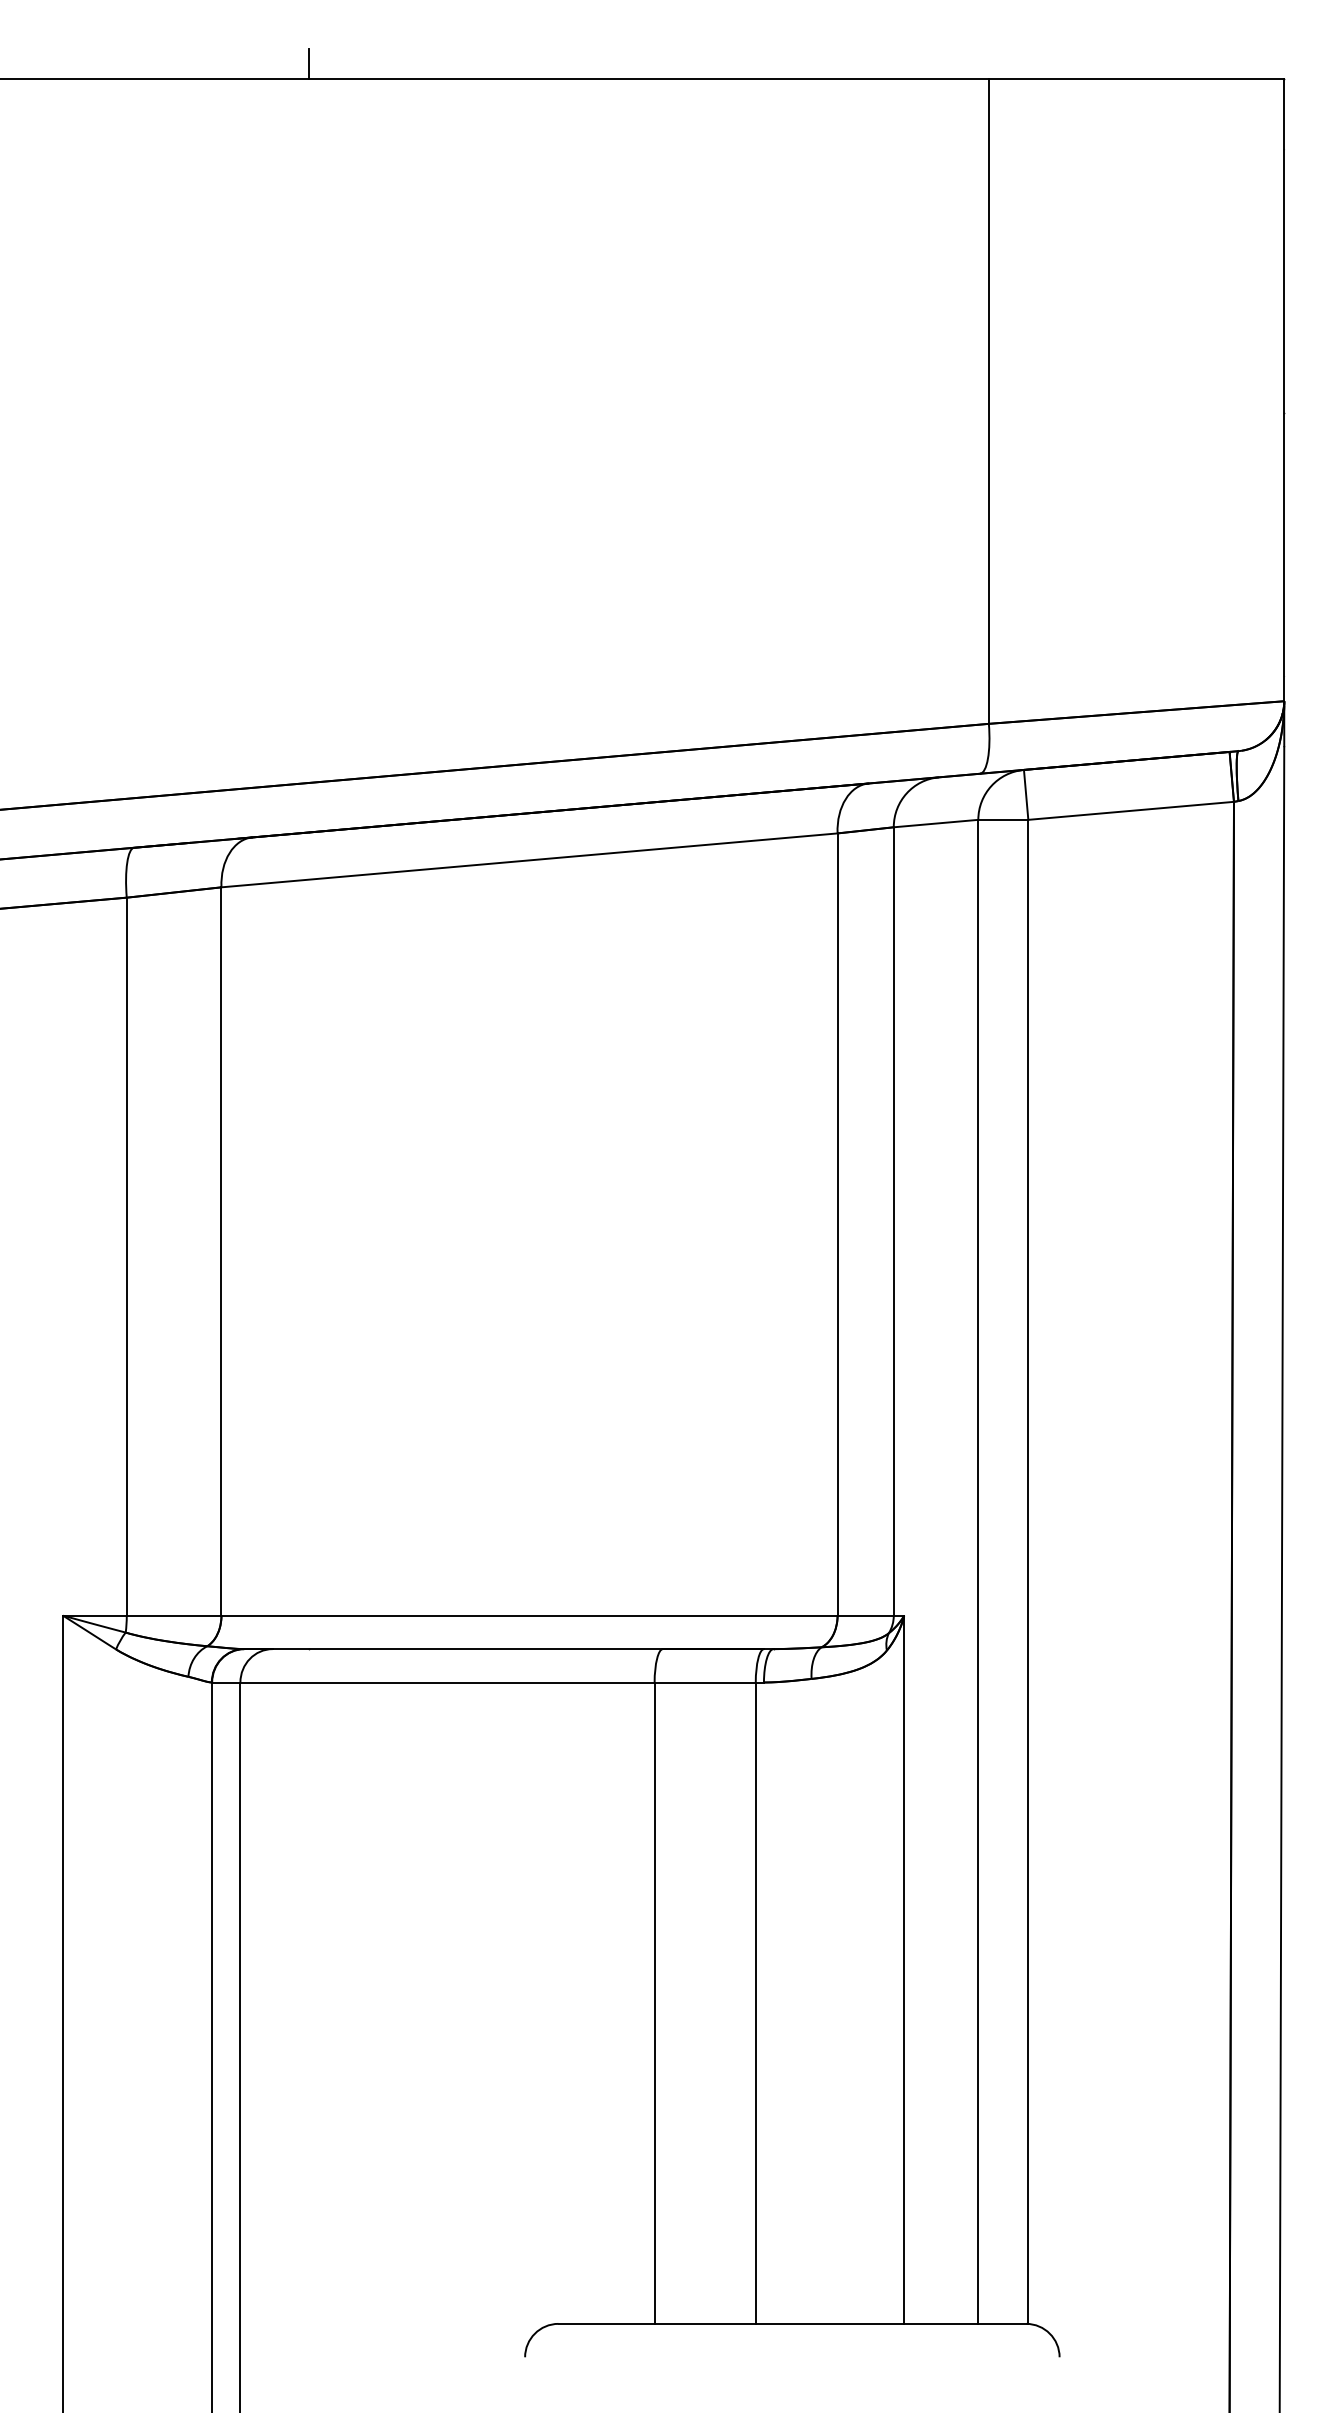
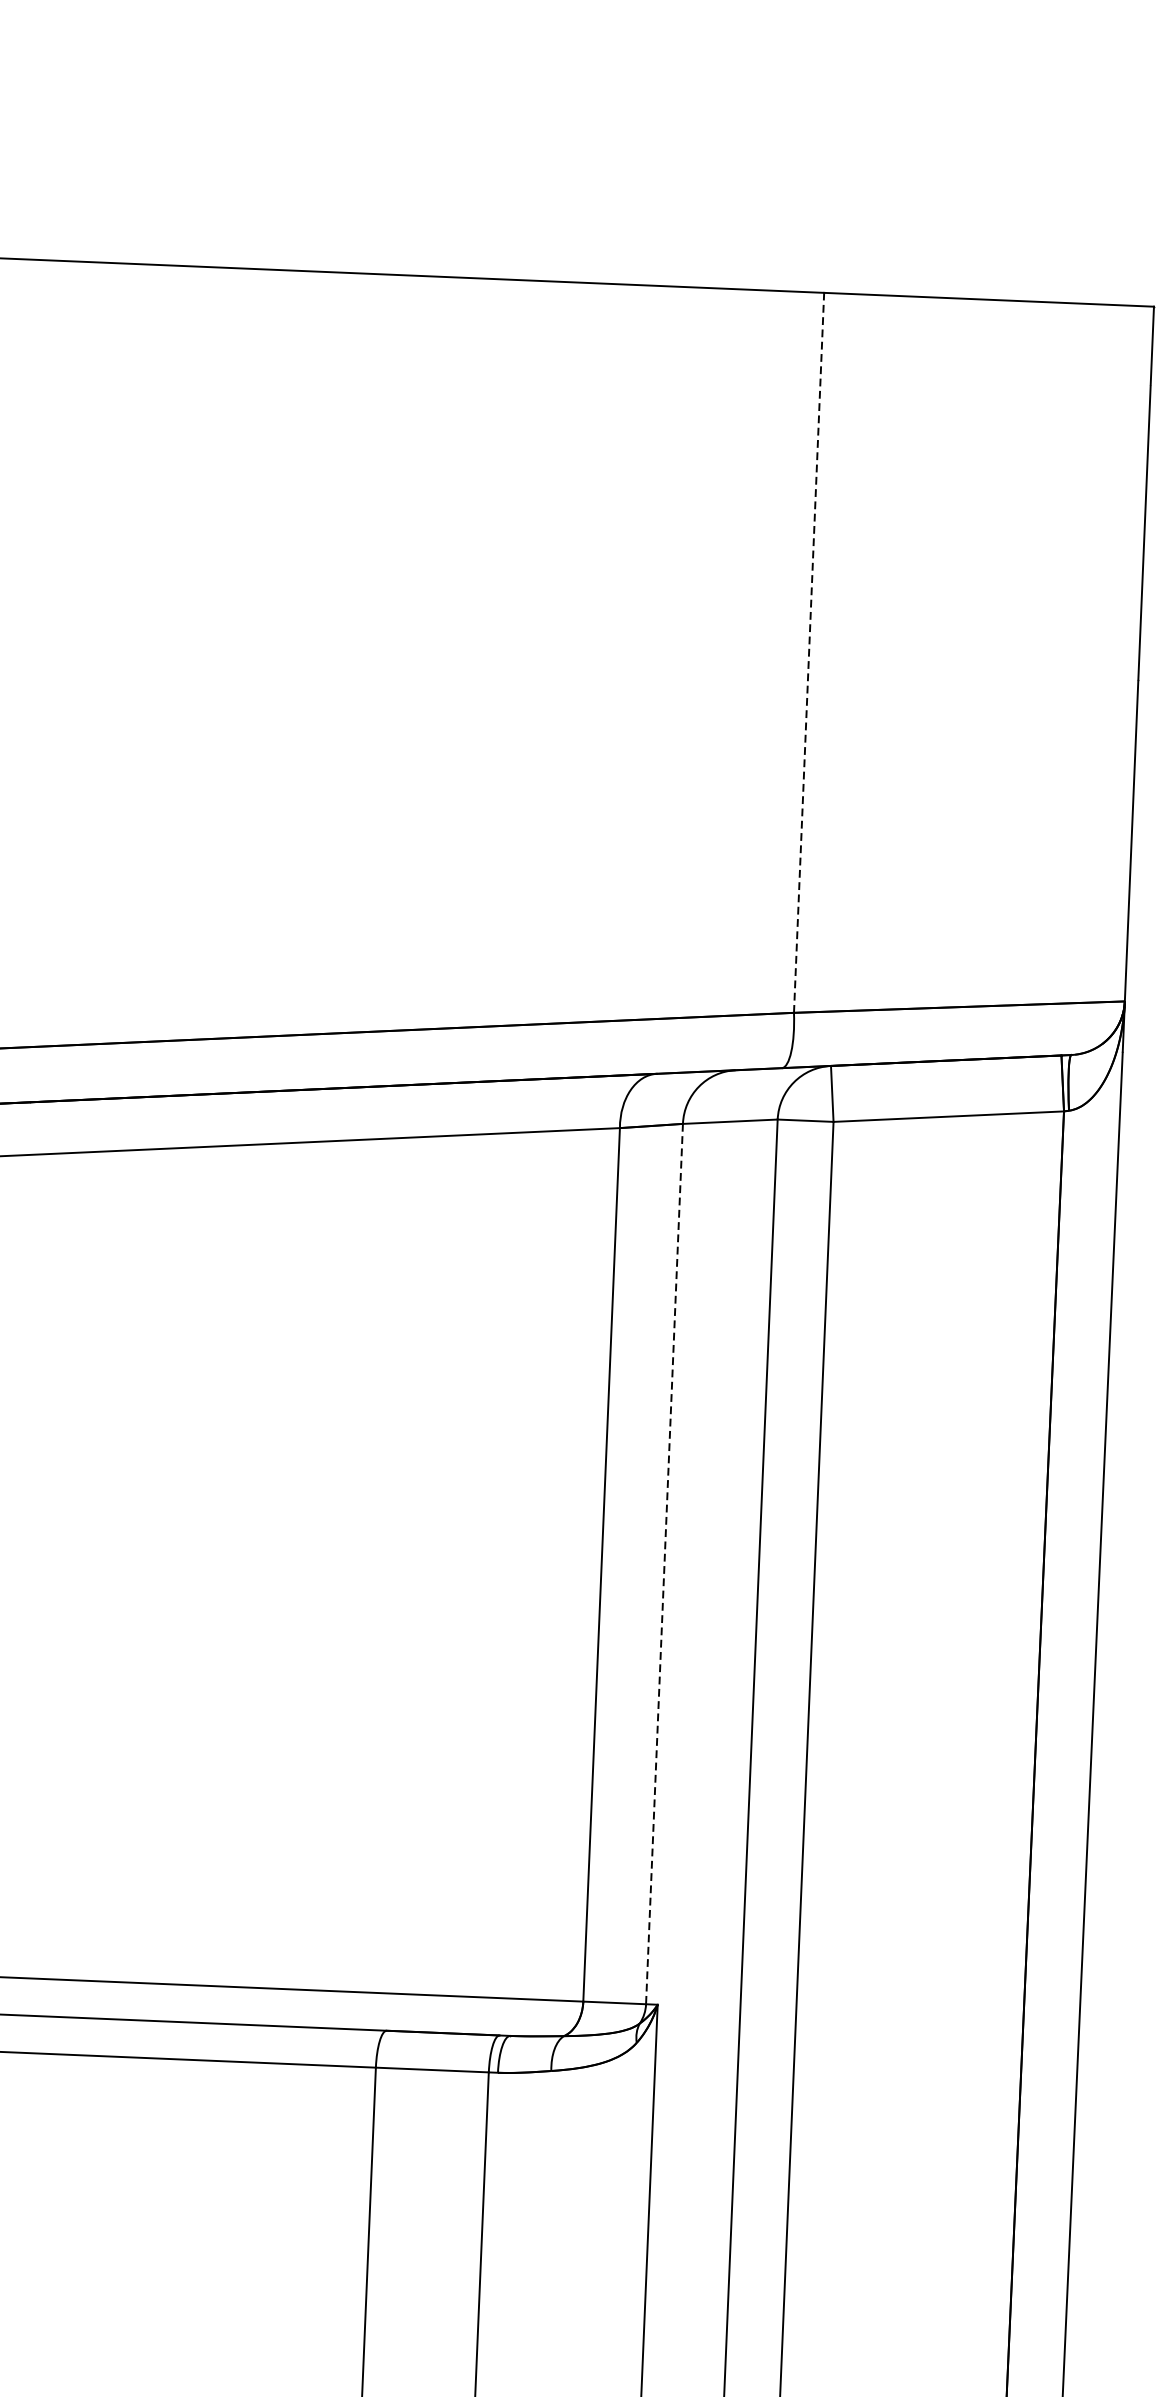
line: (308, 64) -> (65, 244), removed
line: (988, 400) -> (808, 651), solid -> dashed
line: (893, 1221) -> (664, 1564), solid -> dashed

